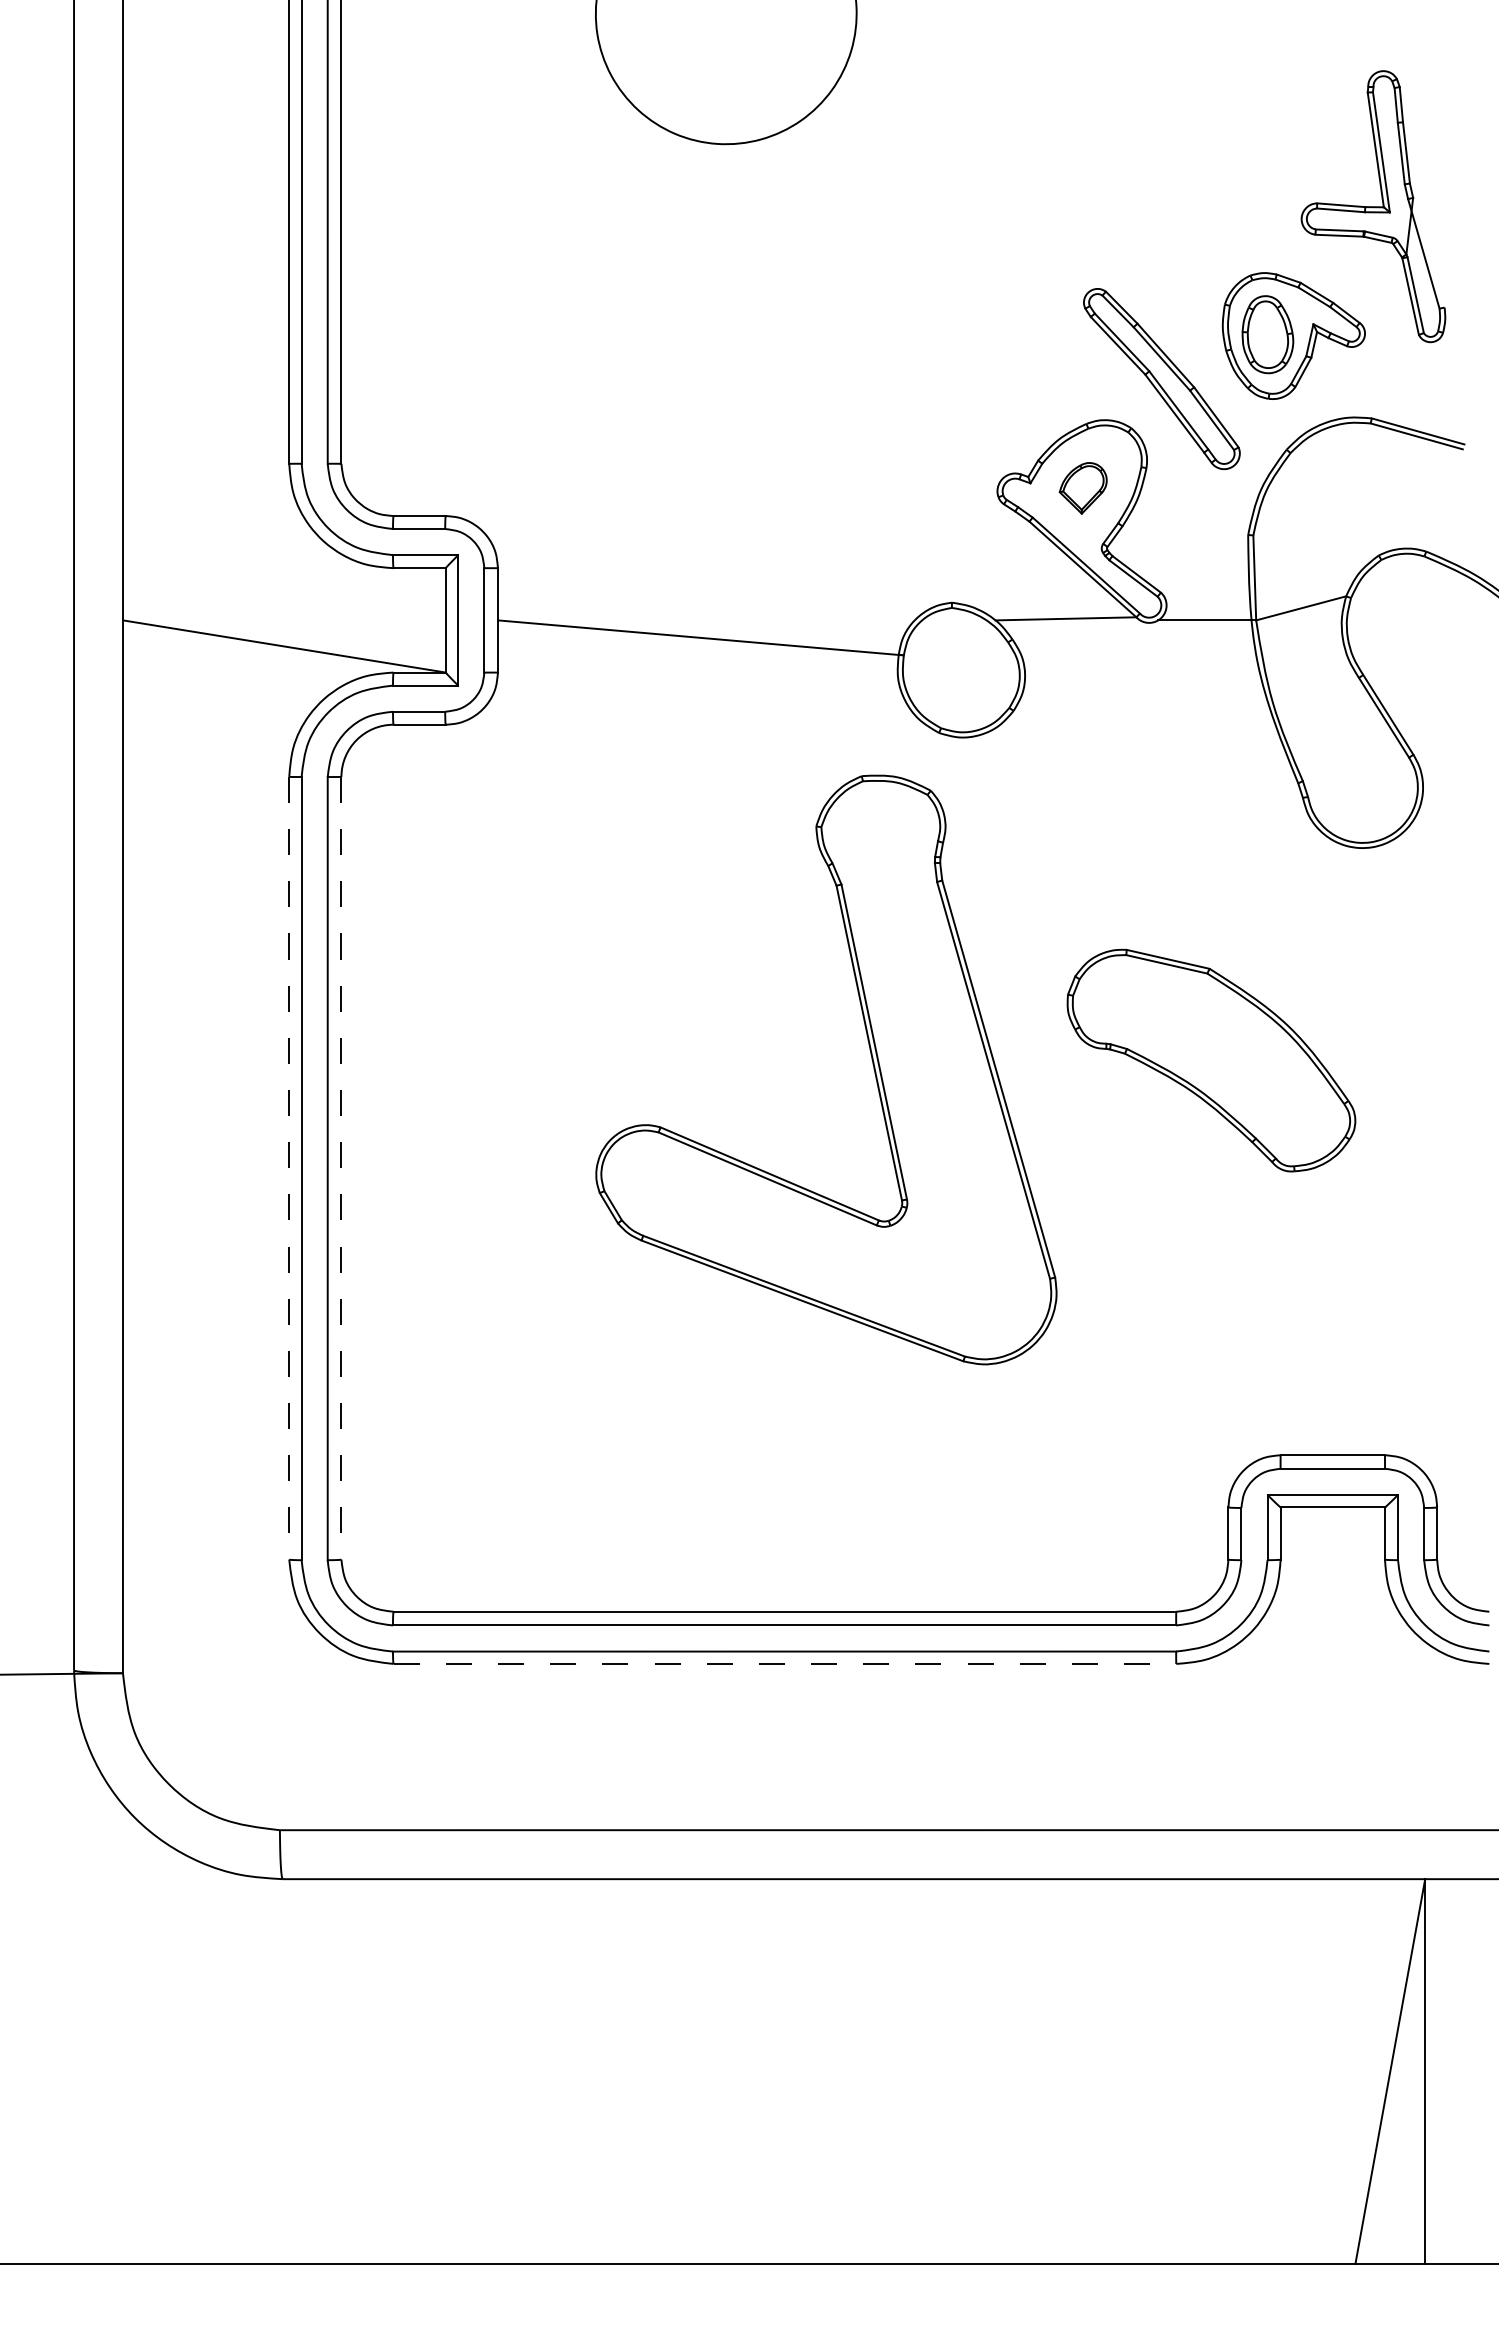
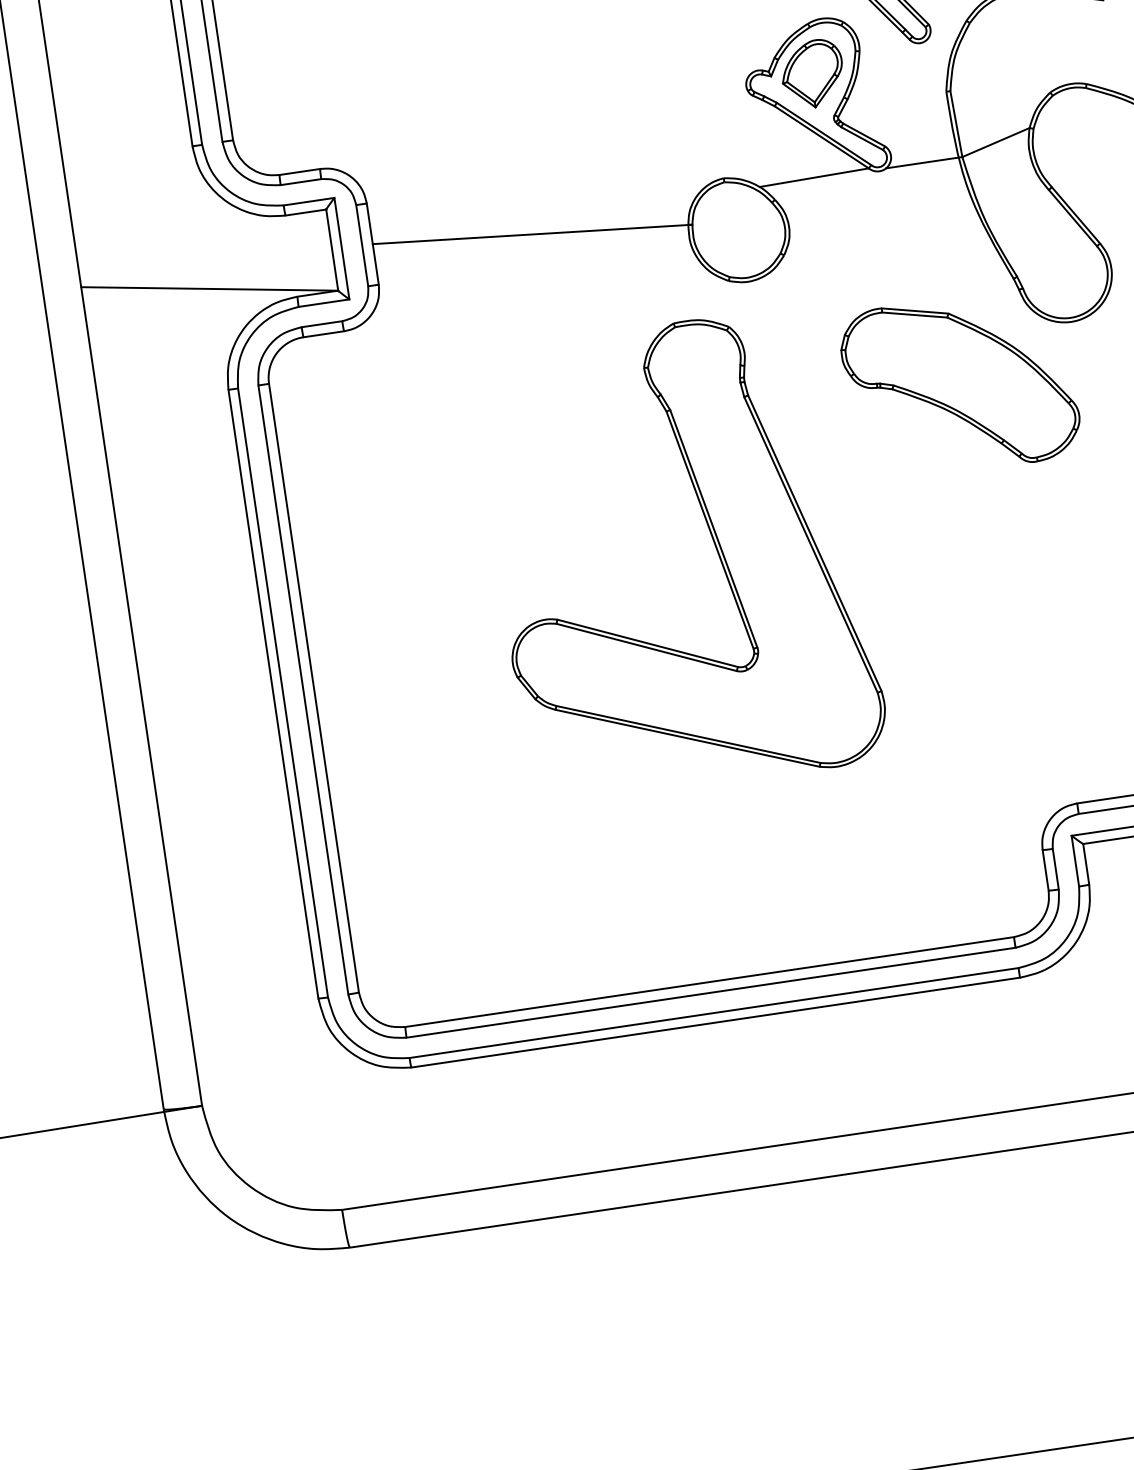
part: (1083, 488) -> (812, 74), size x1.67
part: (1211, 1060) -> (960, 384), moved
line: (289, 1168) -> (273, 694), dashed -> solid
line: (341, 1168) -> (314, 688), dashed -> solid
line: (785, 1663) -> (716, 1022), dashed -> solid

